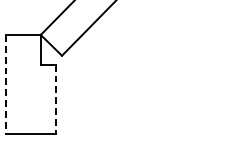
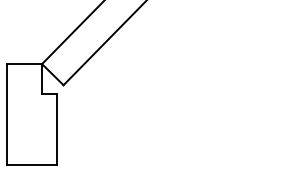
line: (5, 84) -> (6, 114), dashed -> solid
line: (56, 99) -> (57, 129), dashed -> solid

